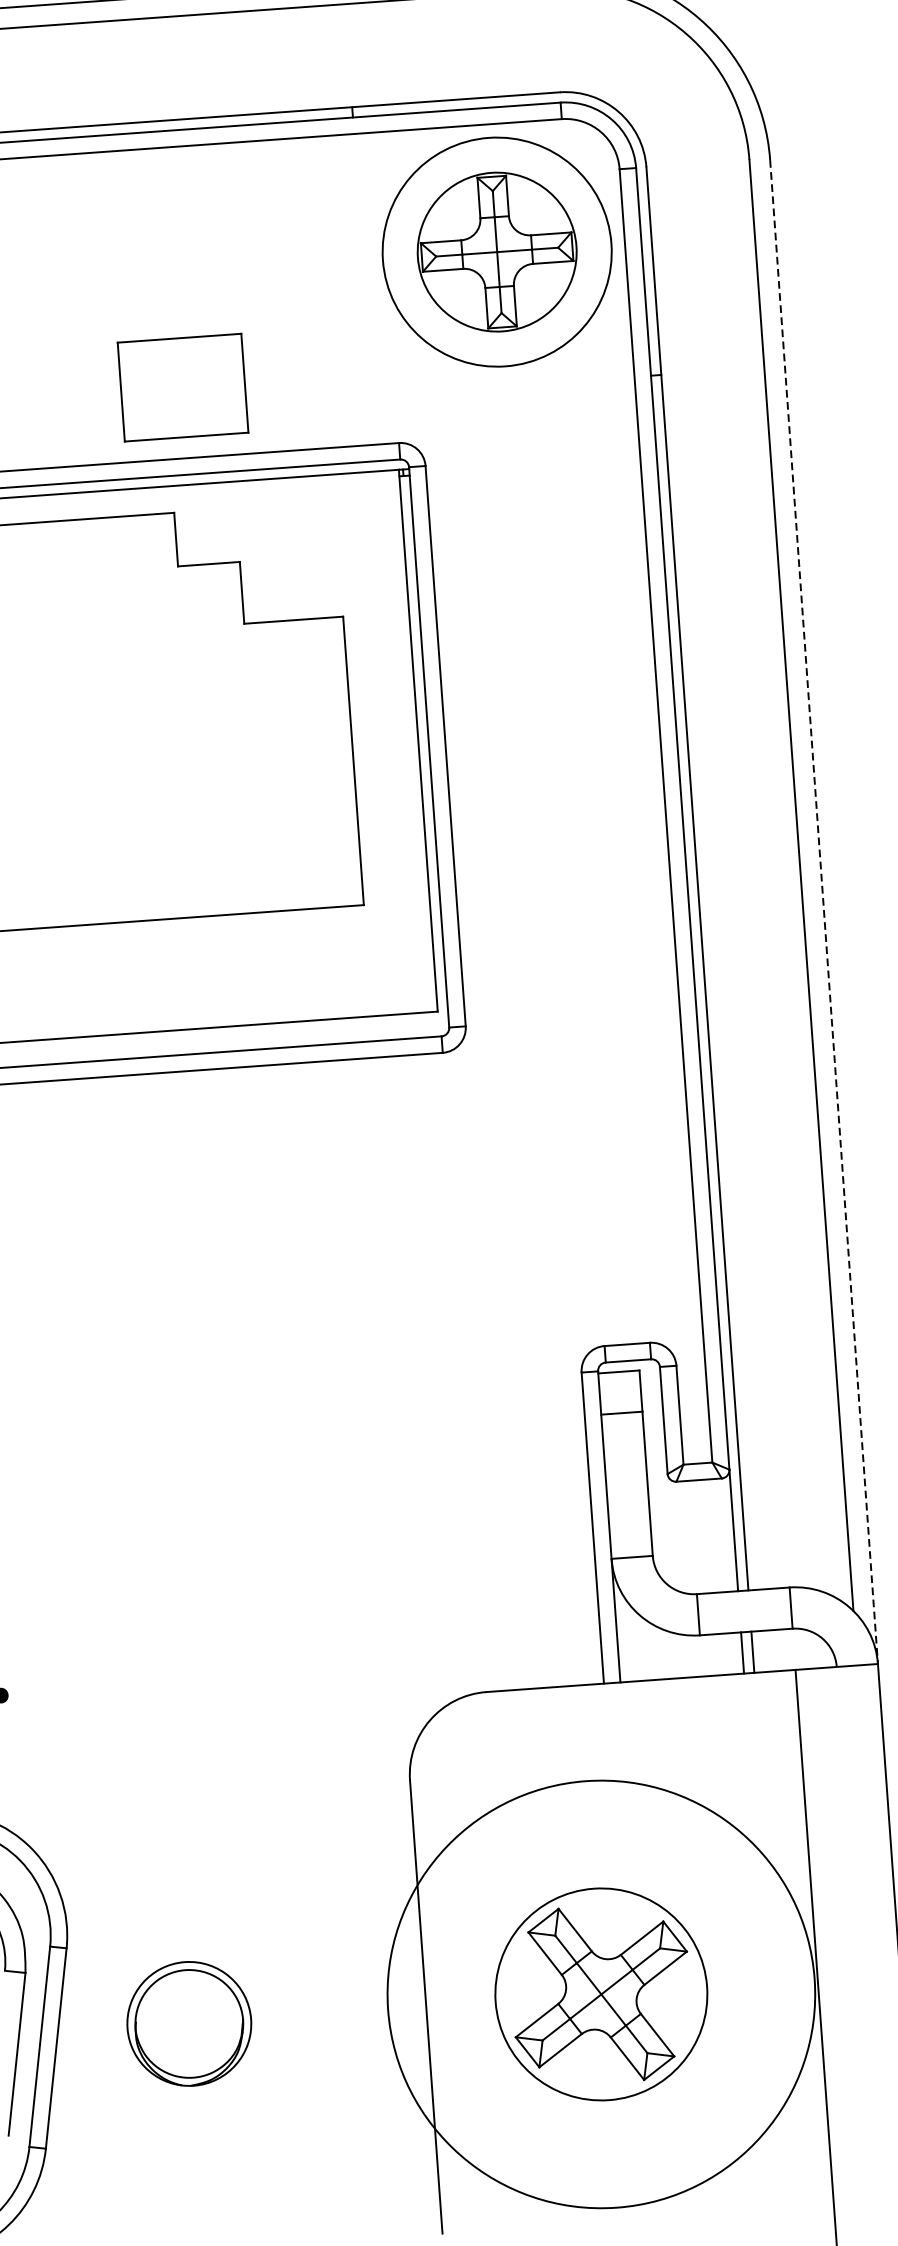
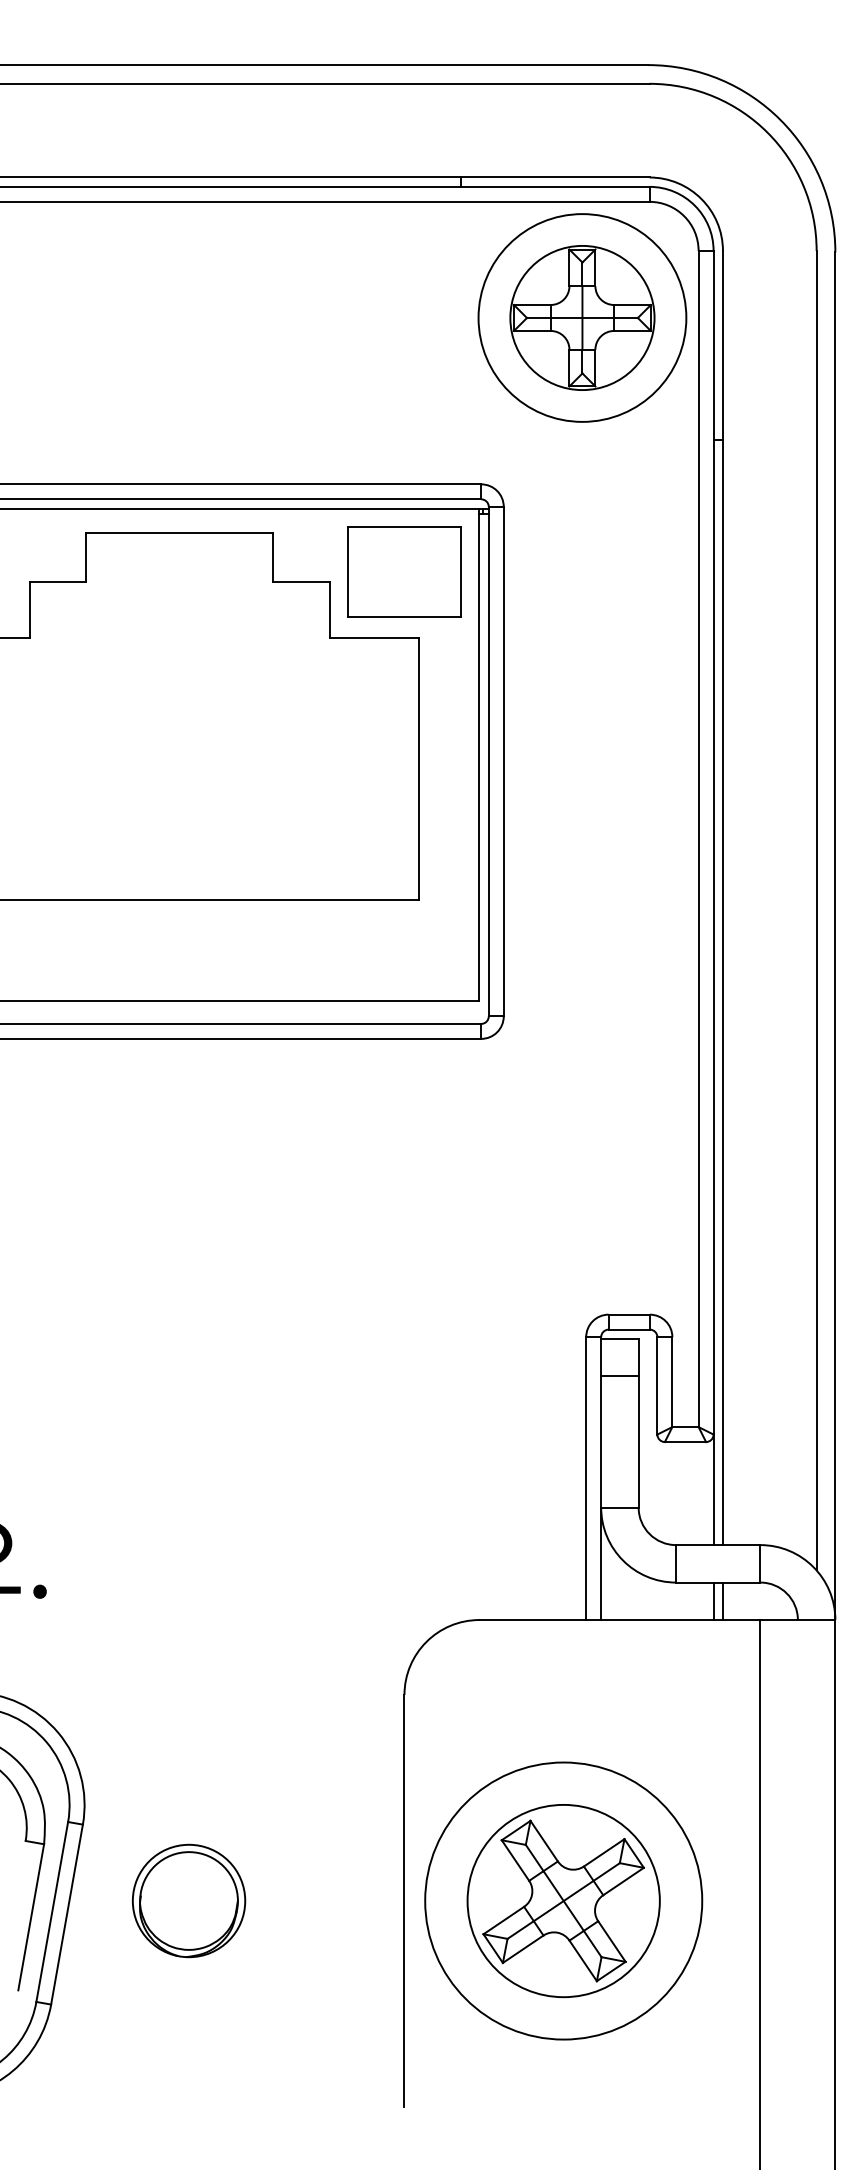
part: (183, 386) -> (404, 571), moved
line: (824, 912) -> (835, 936), dashed -> solid
circle: (601, 1993) -> (563, 1900), size x0.71

